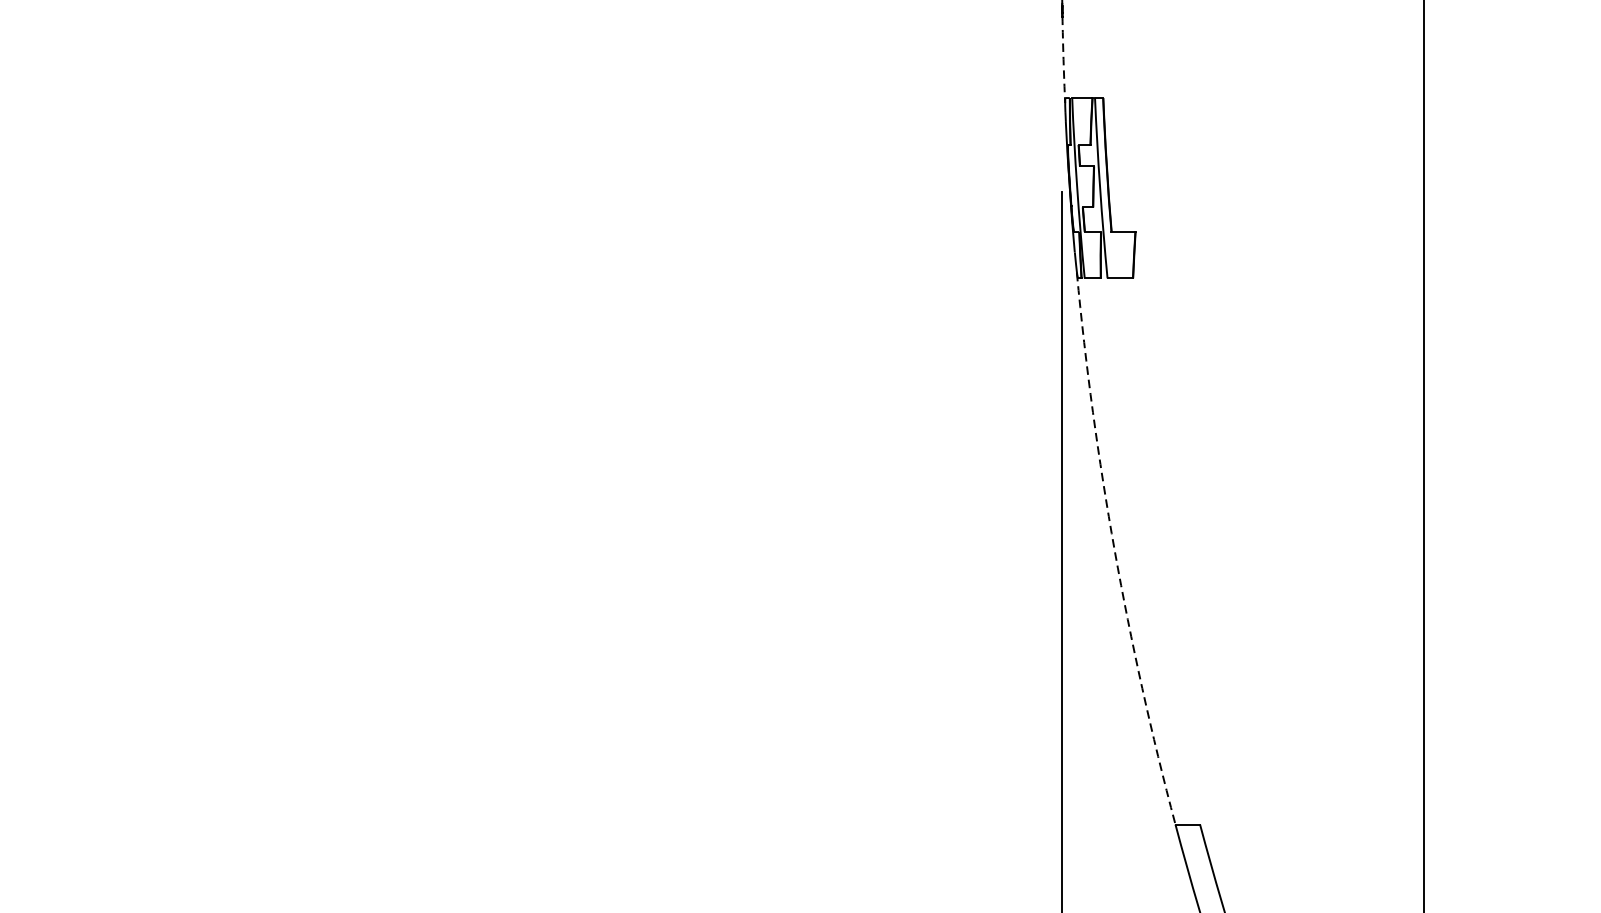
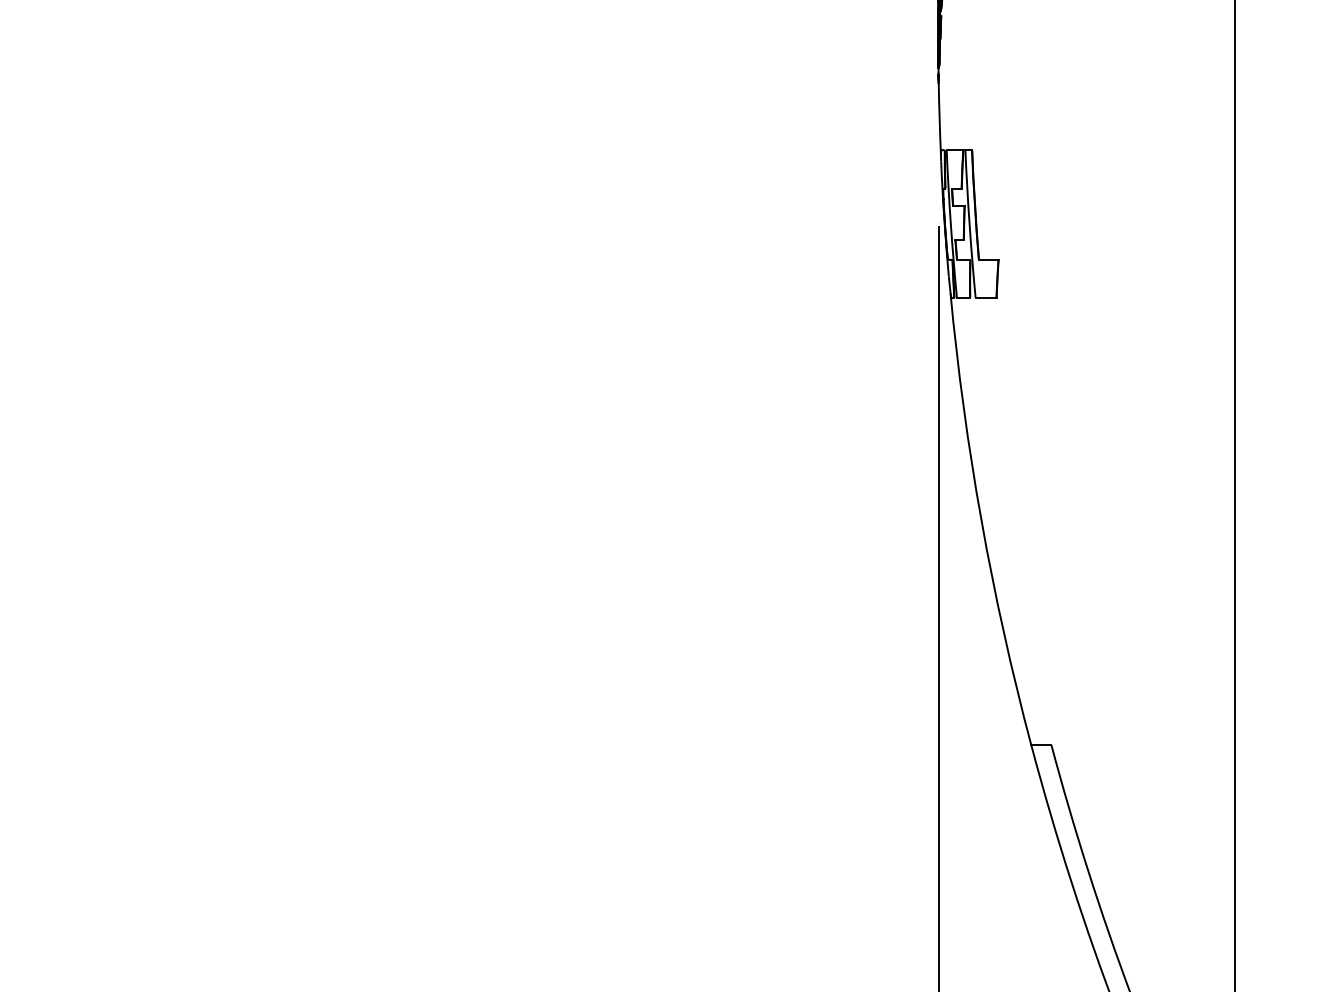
arc: (1063, 59) -> (939, 118), dashed -> solid
arc: (1114, 550) -> (981, 520), dashed -> solid

